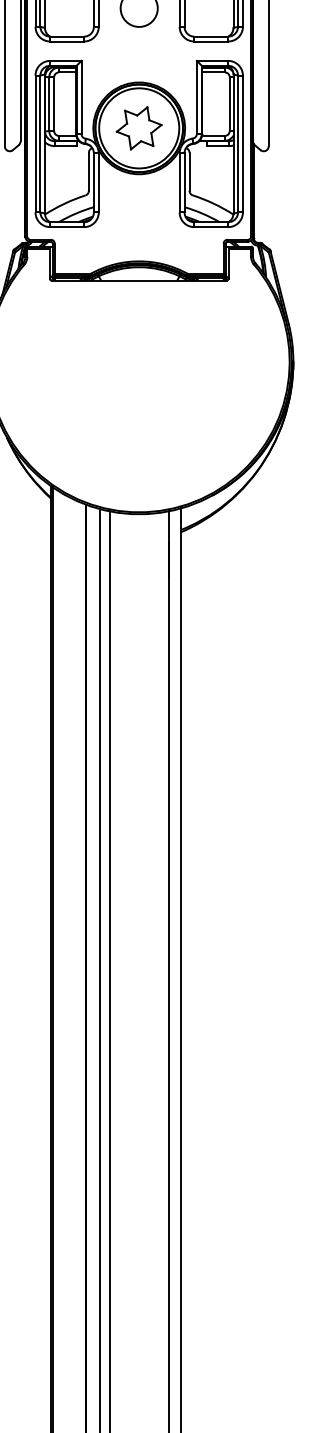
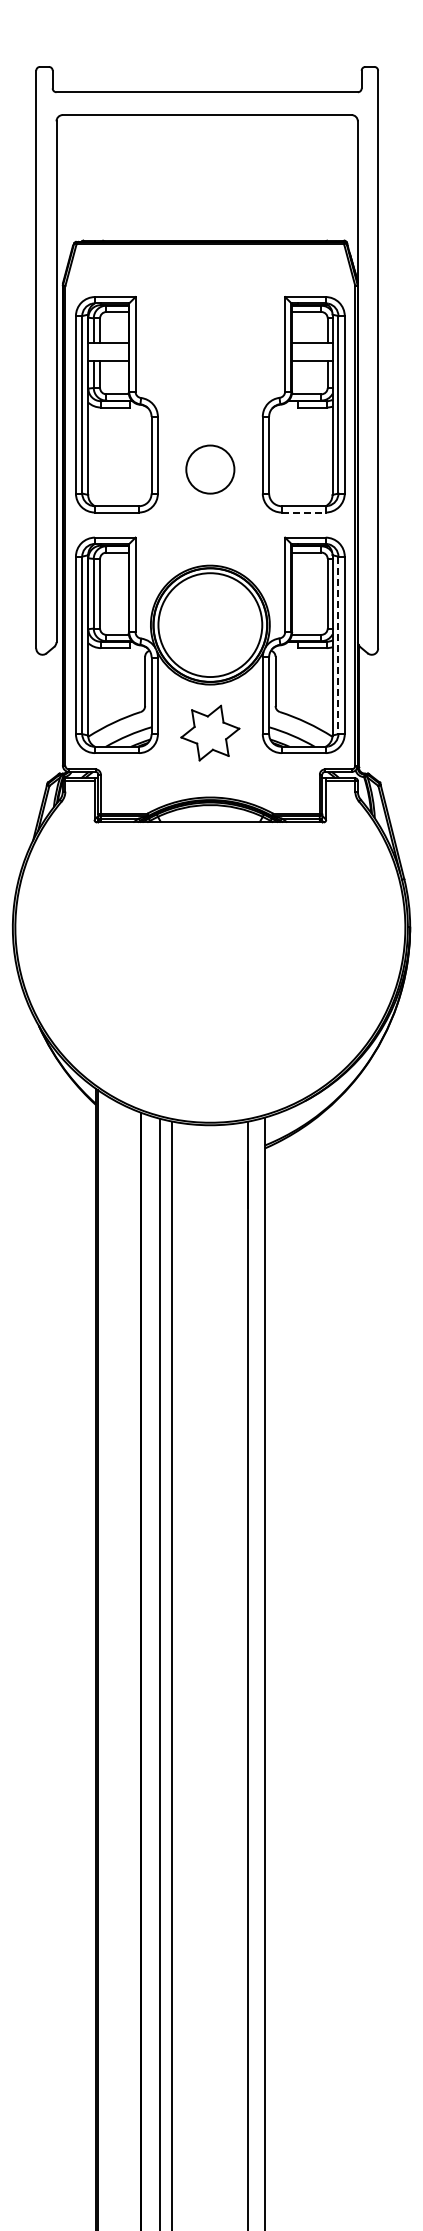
line: (211, 41) -> (303, 512), solid -> dashed
part: (139, 127) -> (210, 732), moved
line: (238, 144) -> (338, 645), solid -> dashed

